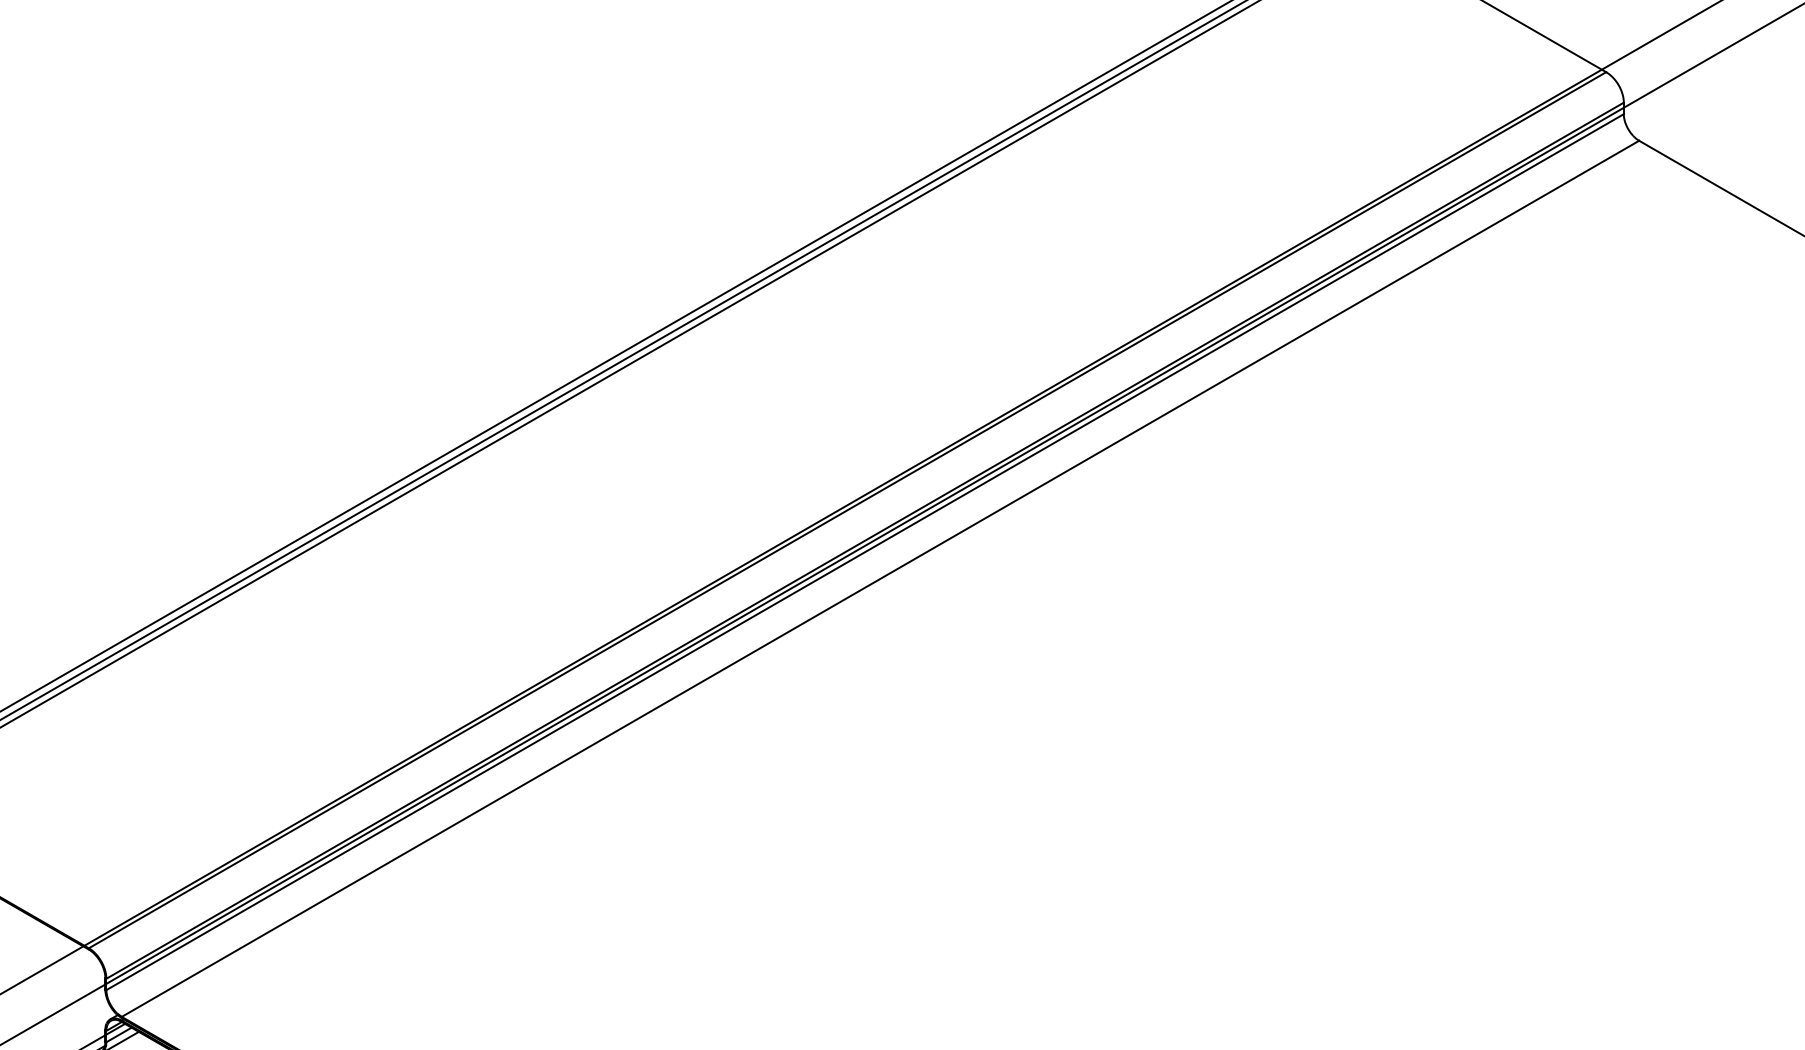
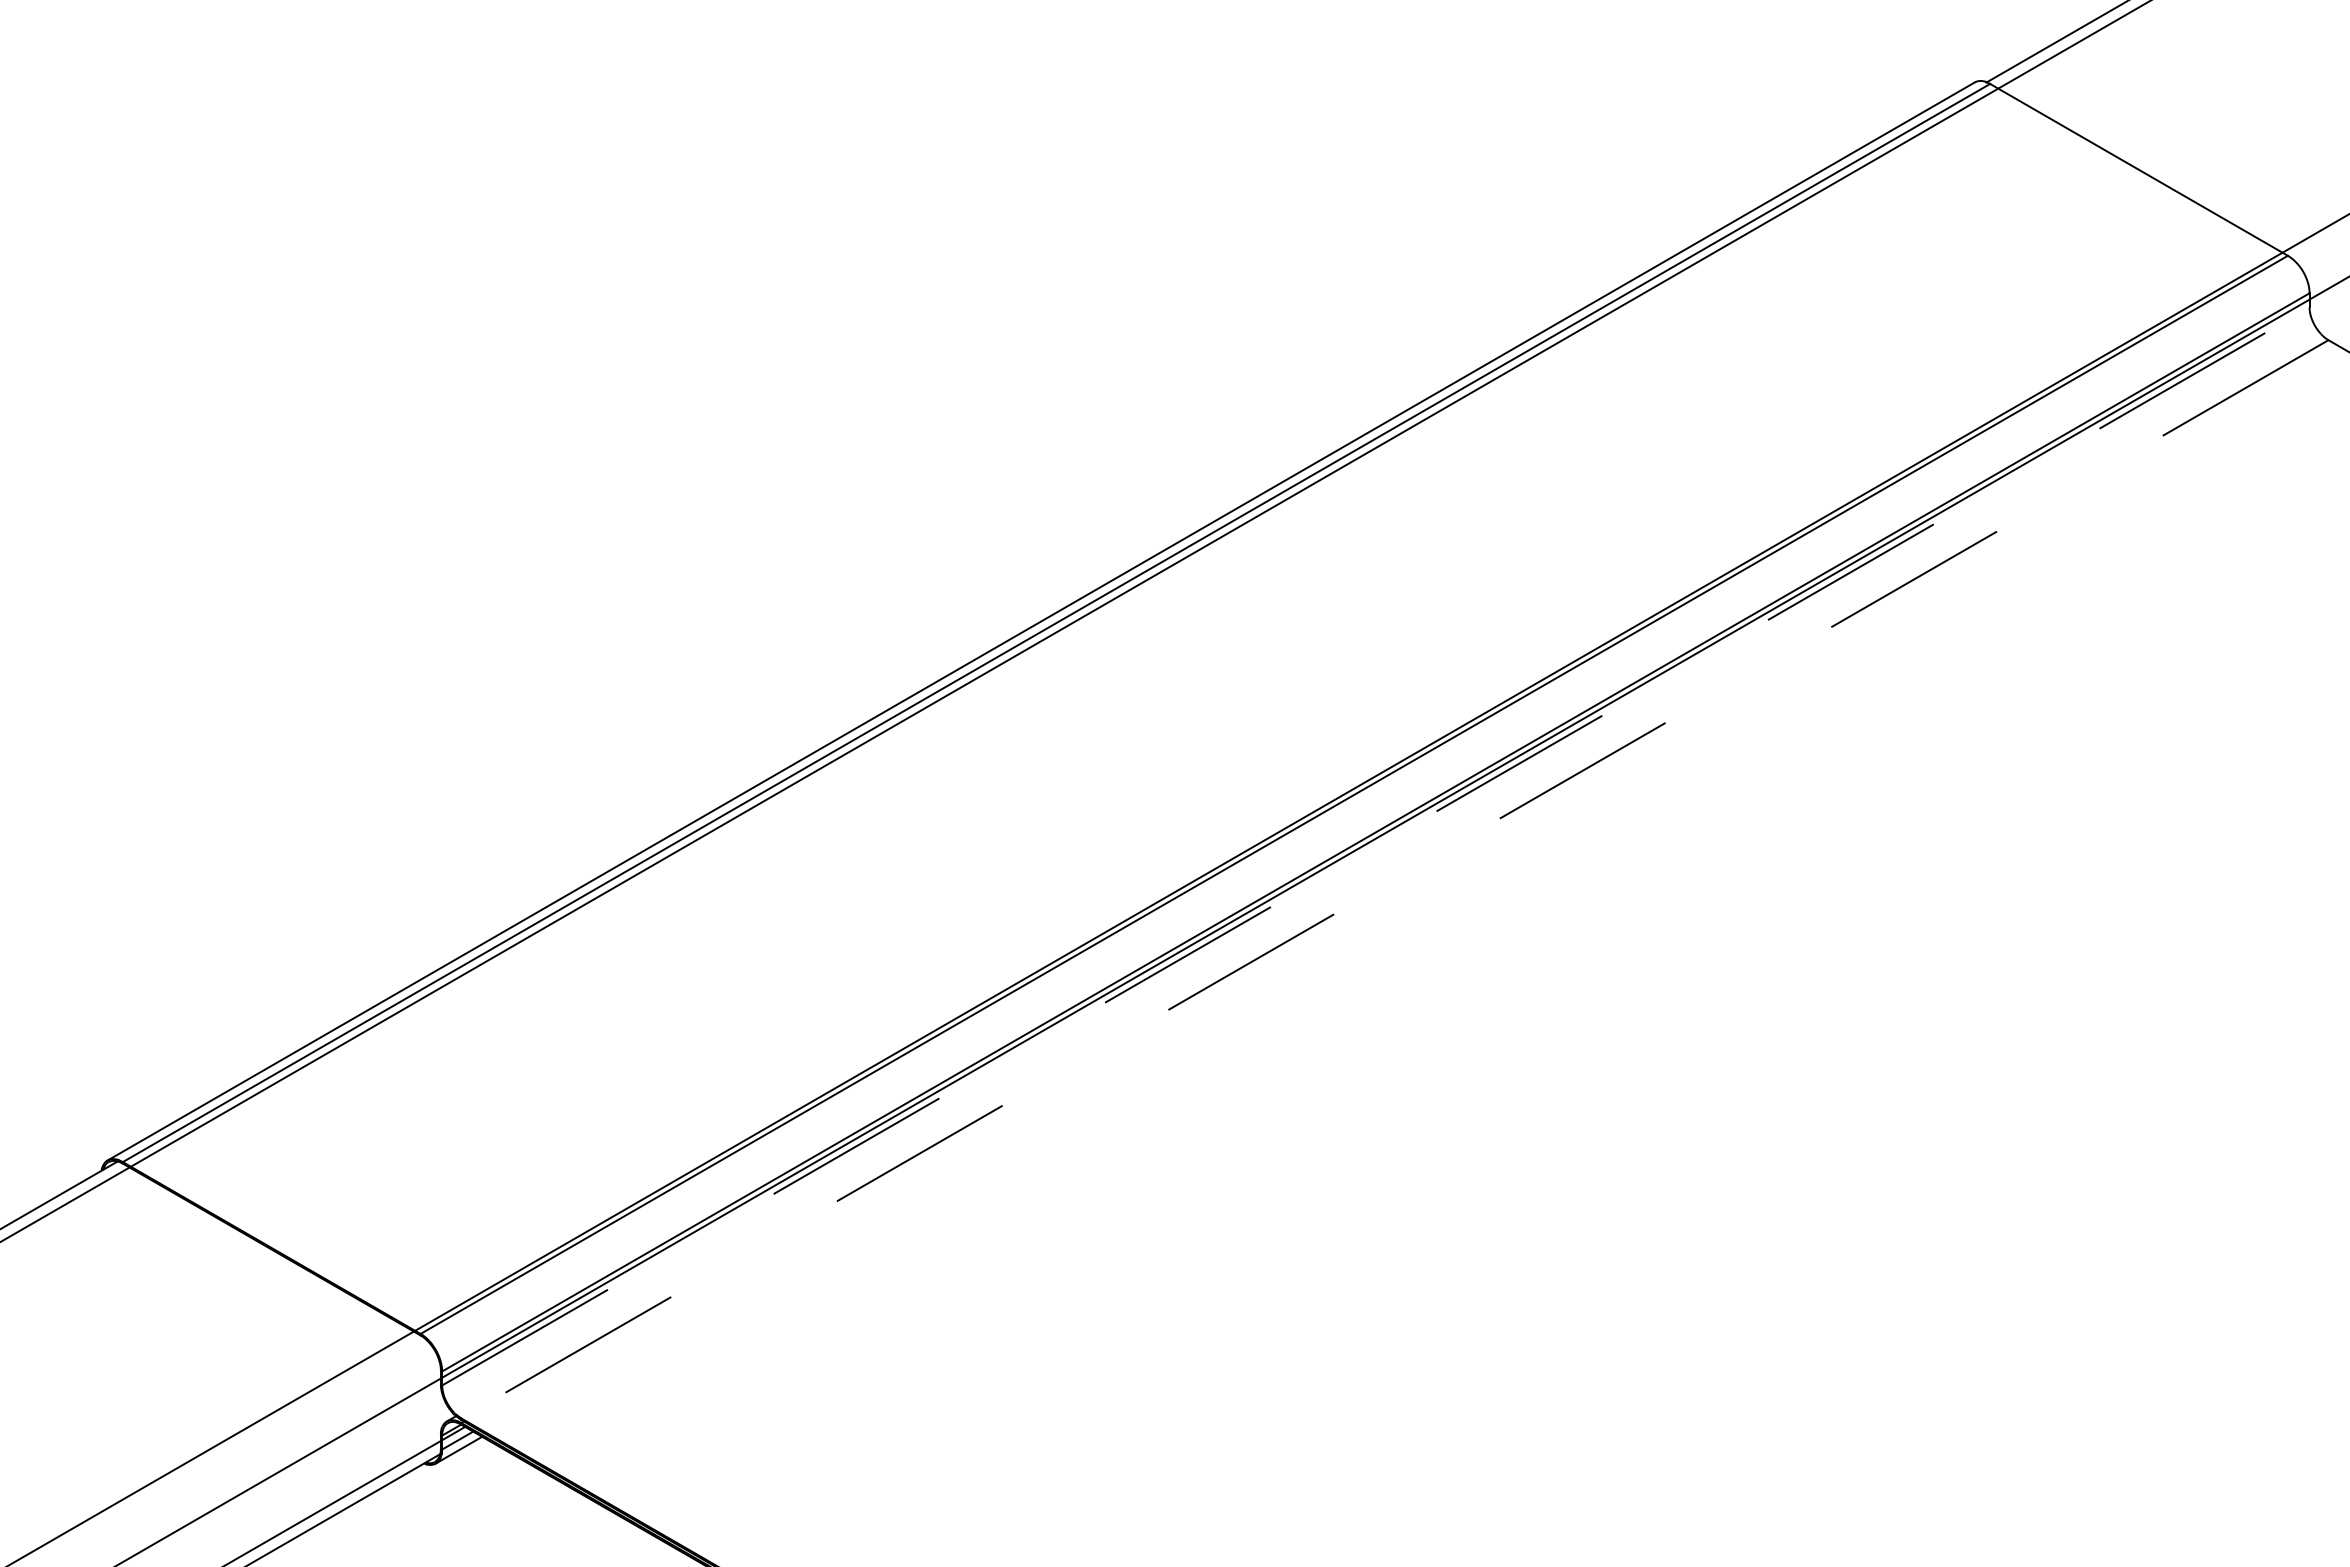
line: (865, 552) -> (1376, 846), solid -> dashed
line: (880, 579) -> (1394, 879), solid -> dashed

